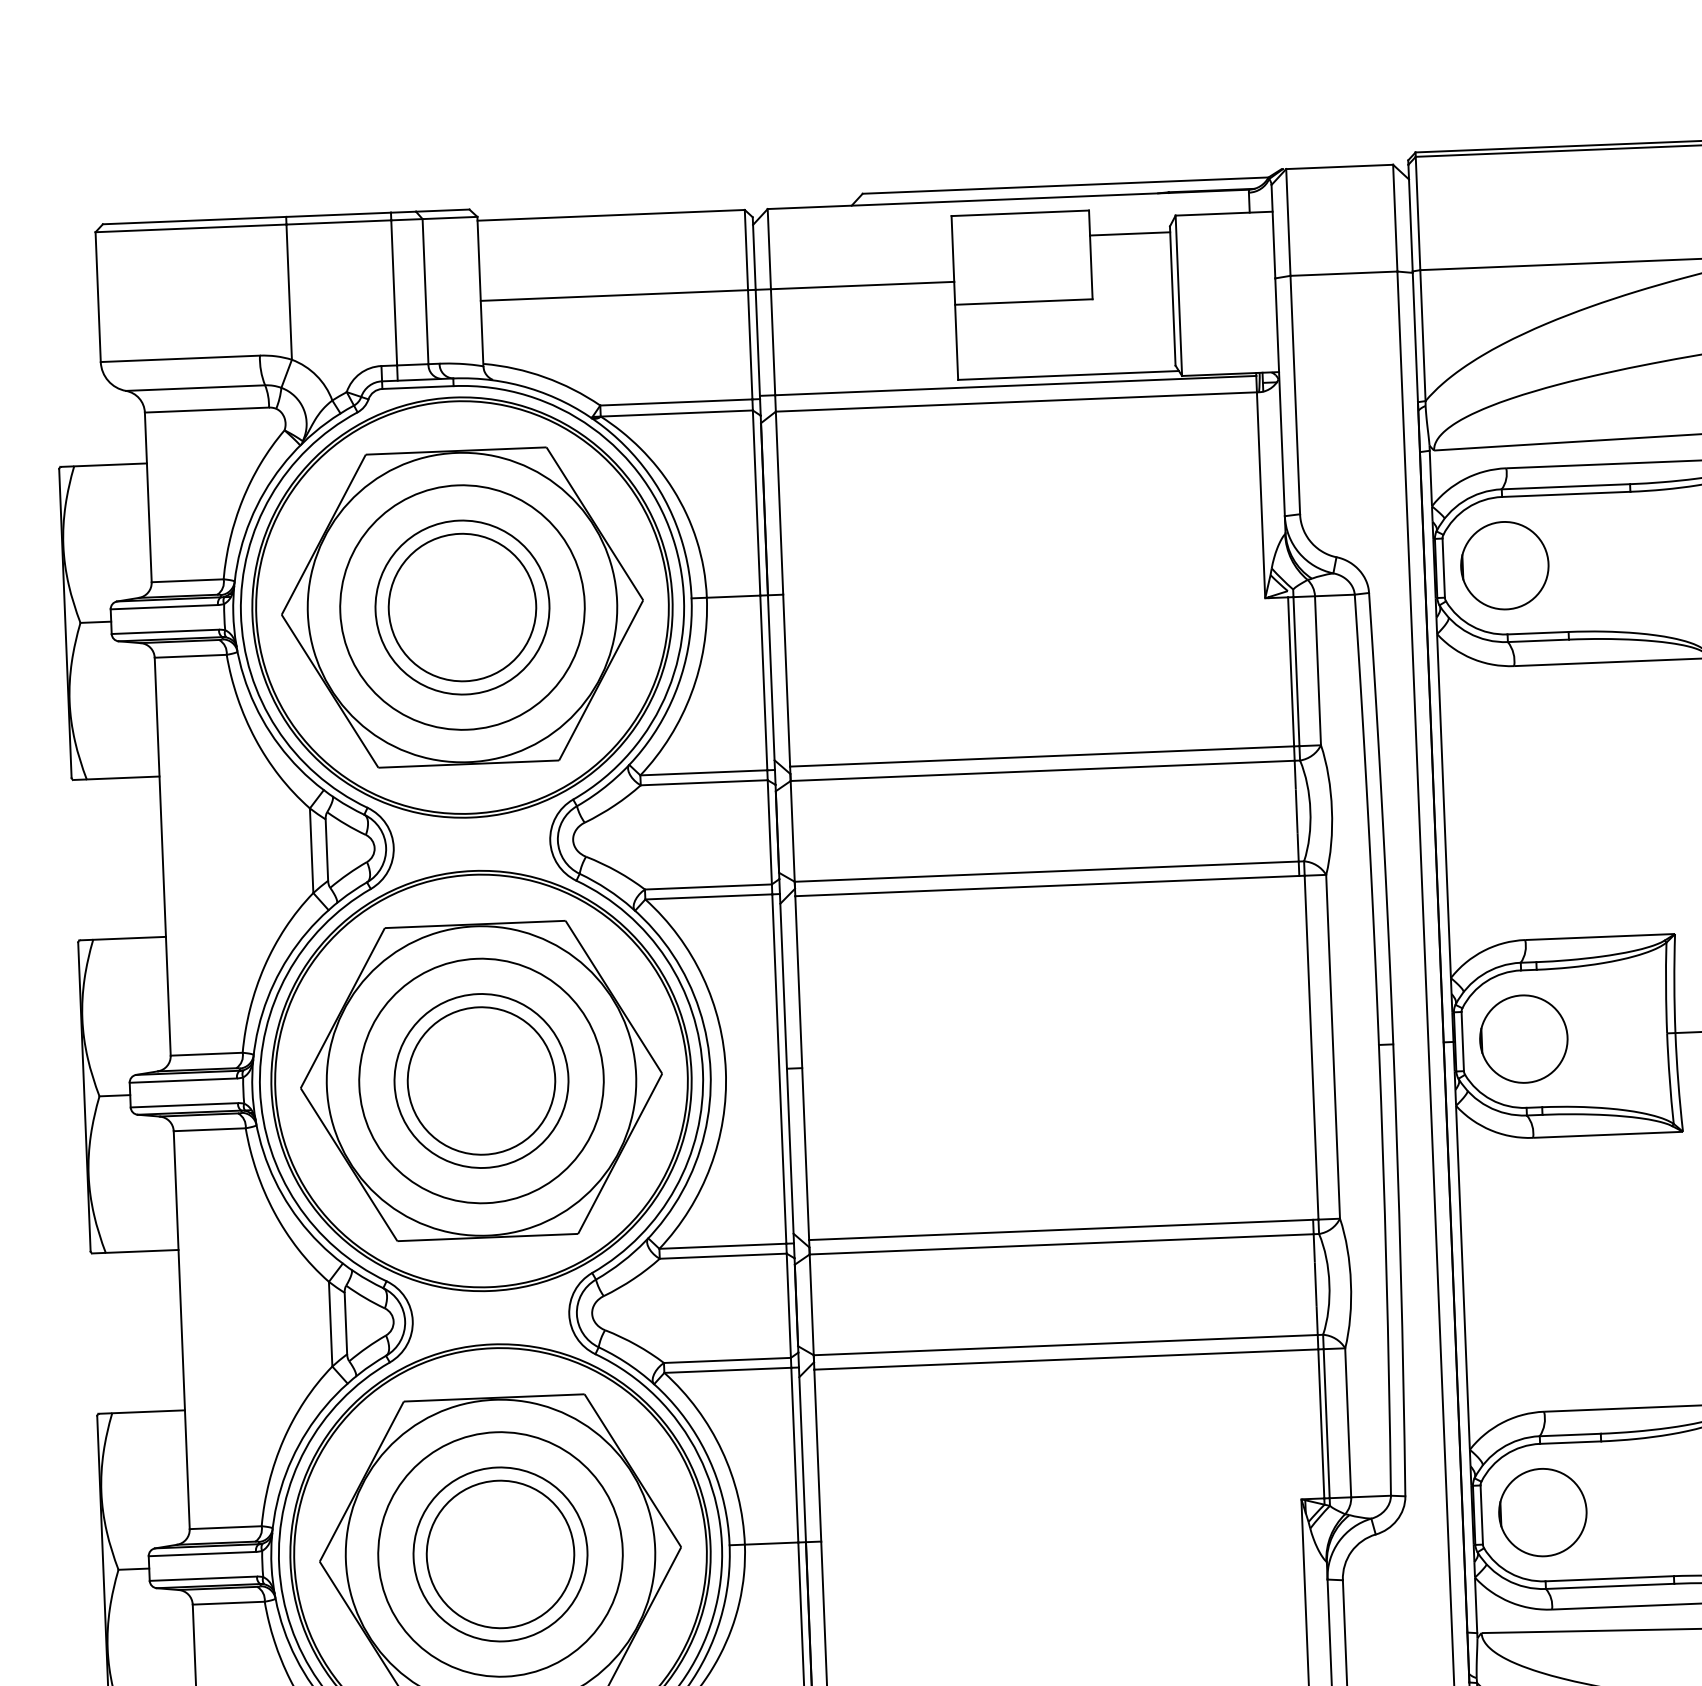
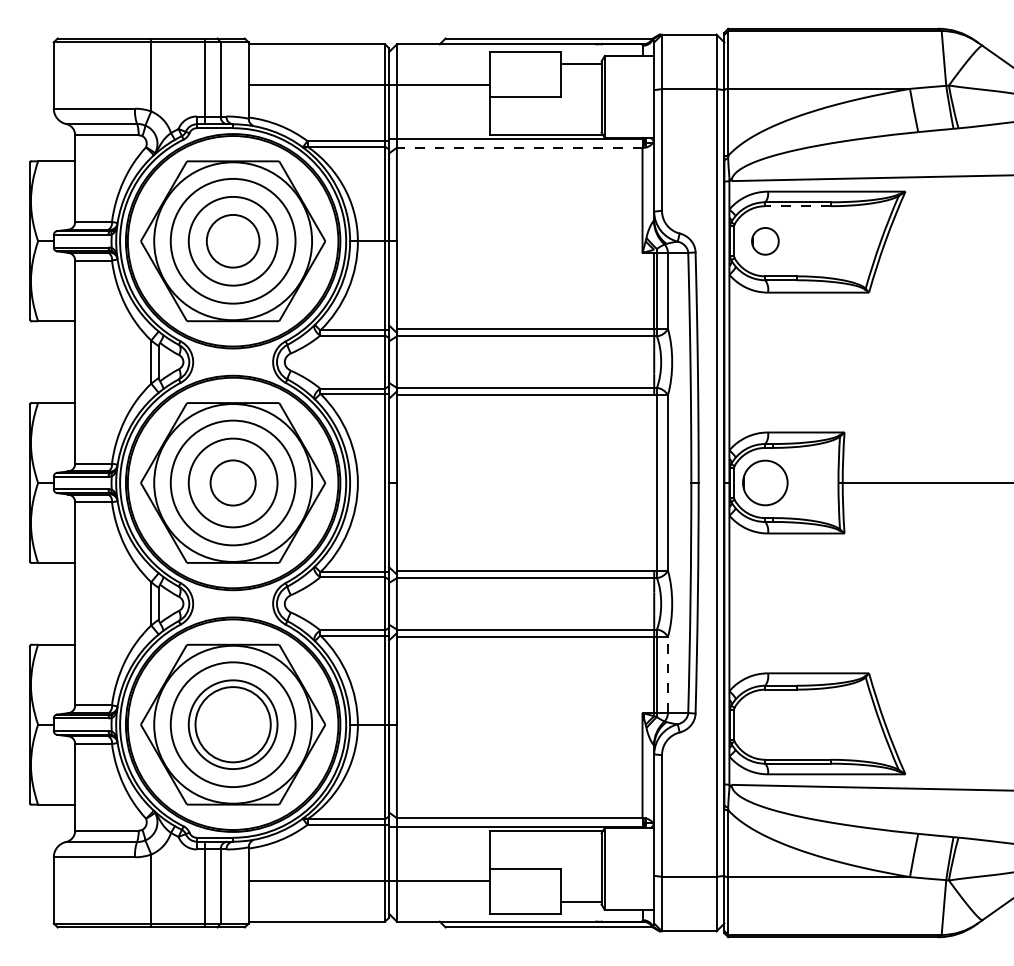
line: (1015, 401) -> (519, 147), solid -> dashed
line: (1567, 494) -> (798, 206), solid -> dashed
circle: (1505, 566) -> (765, 241), size x0.6
circle: (461, 606) -> (232, 240), size x0.7
circle: (480, 1080) -> (232, 482), size x0.6
line: (1347, 1421) -> (667, 674), solid -> dashed
circle: (1543, 1512) -> (765, 724), removed

